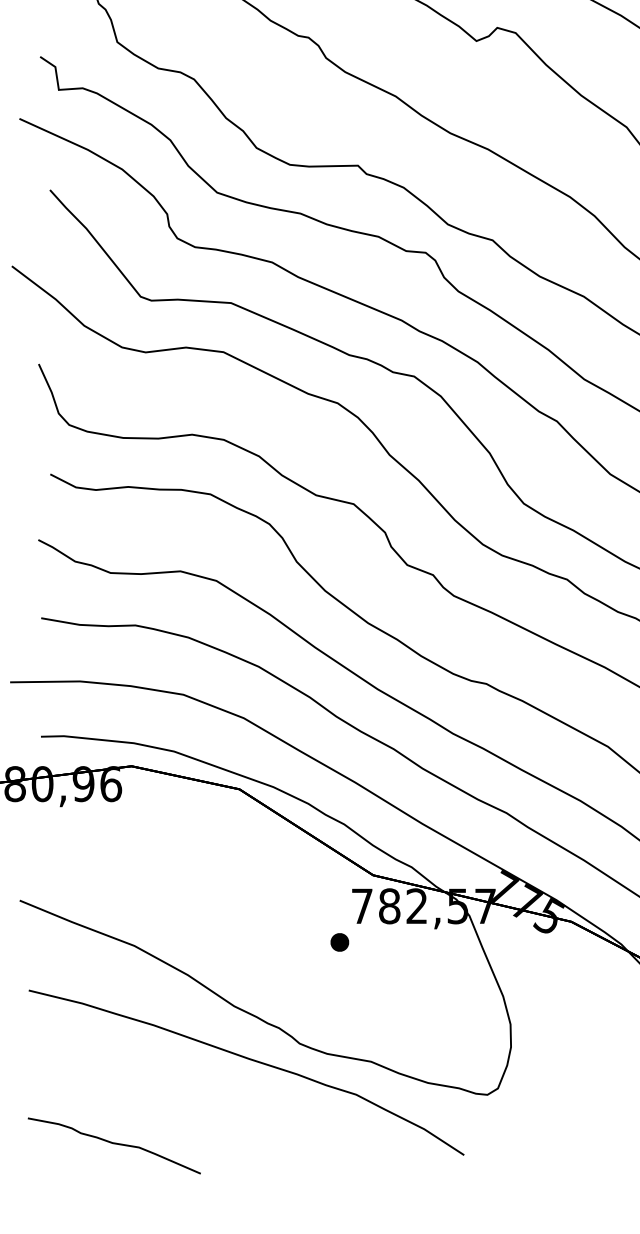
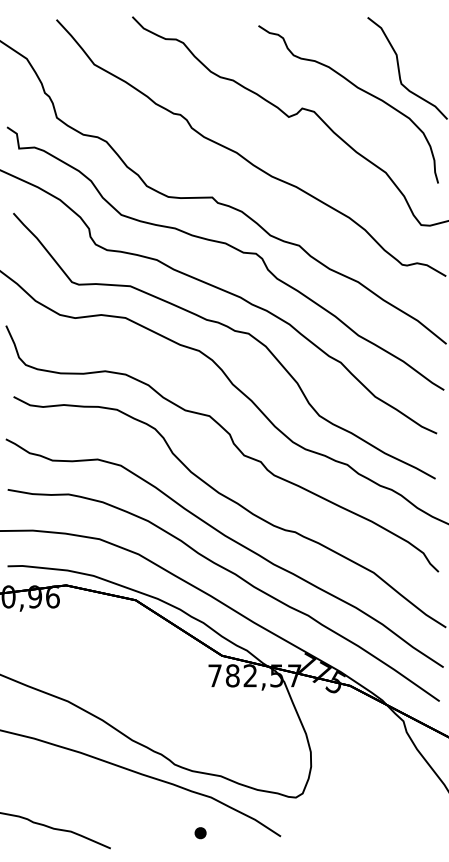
part: (339, 942) -> (200, 833), moved

